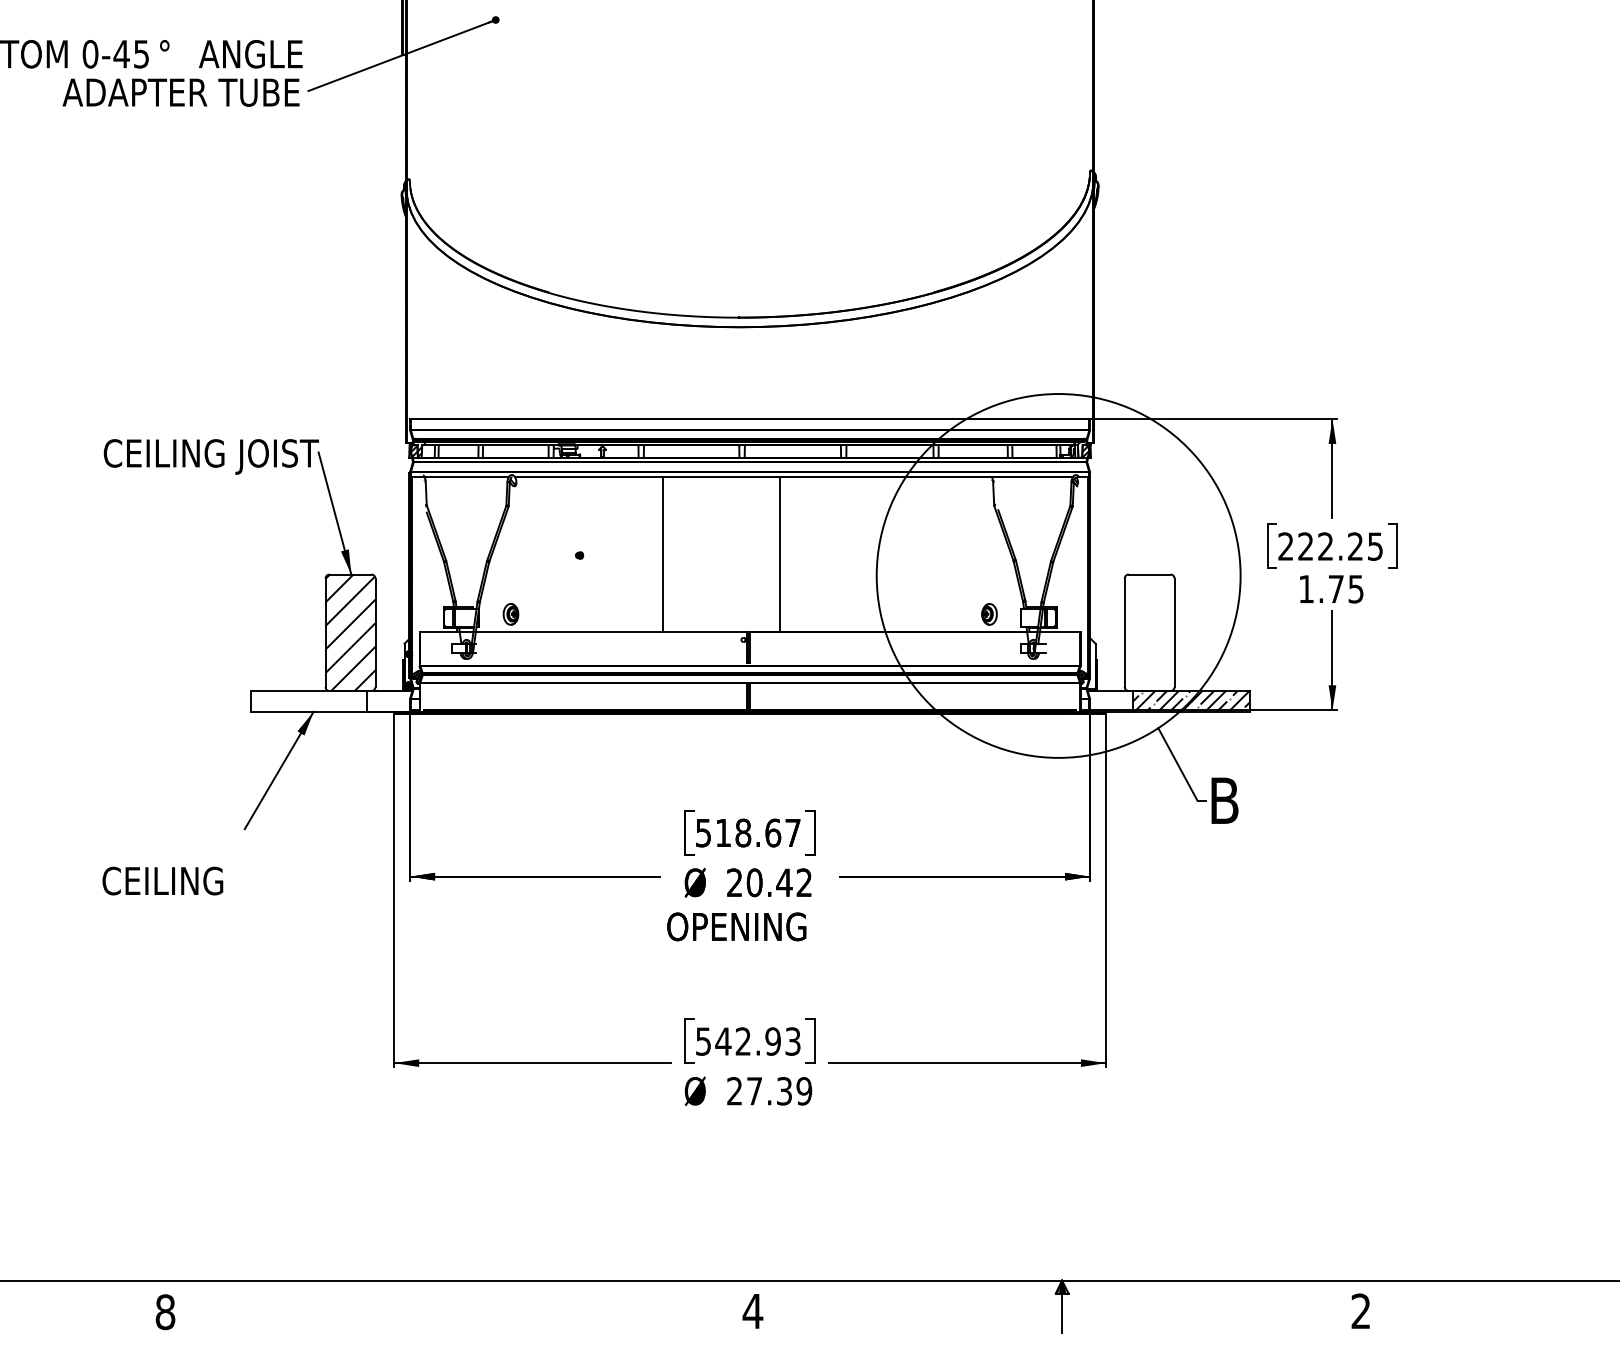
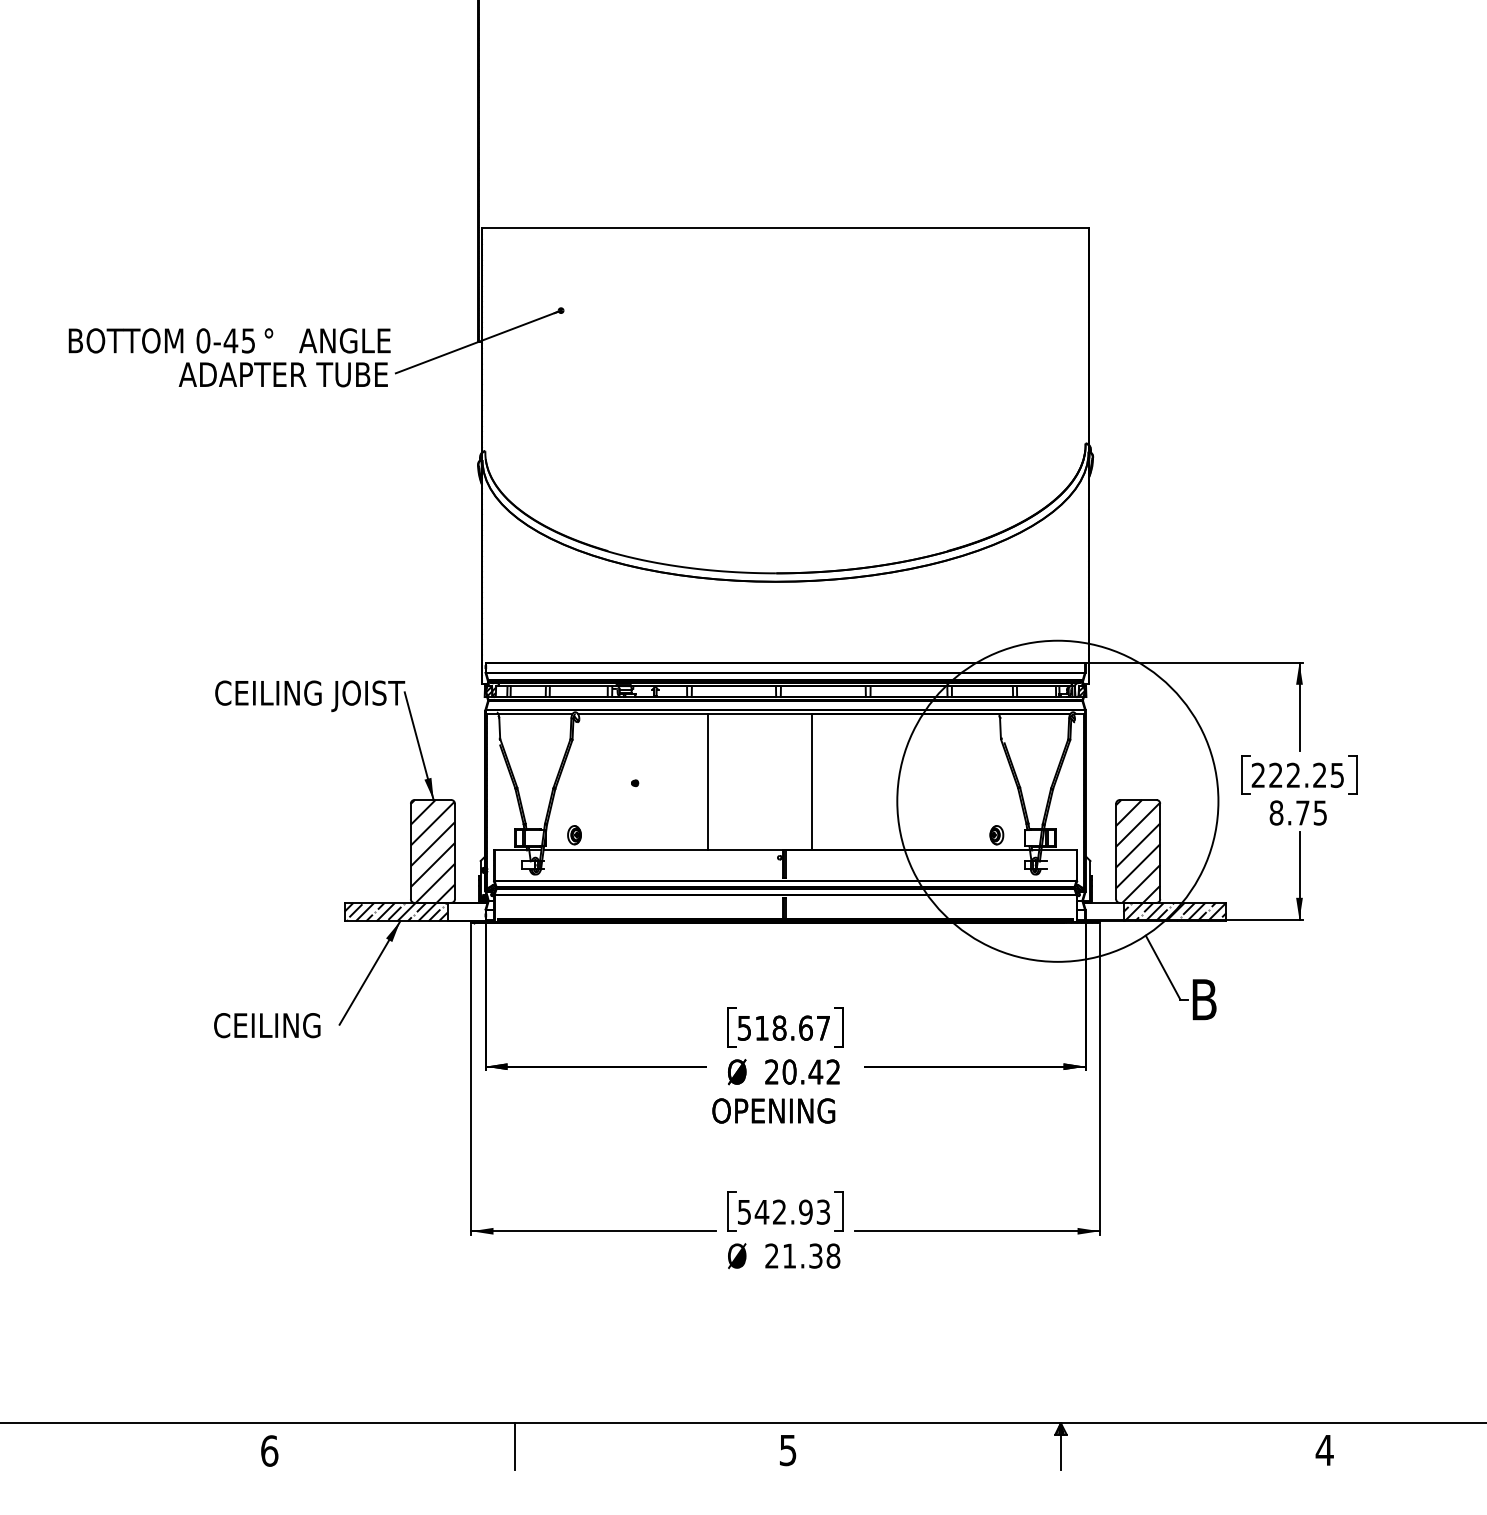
text: (1306, 588) -> (1276, 812), 1.75 -> 8.75
hatch: (1150, 632) -> (1138, 851), added
hatch: (308, 700) -> (395, 911), added
text: (163, 880) -> (267, 1025), moved
text: (779, 1090) -> (811, 1255), 27.39 -> 21.38
line: (444, 1307) -> (515, 1446), added
text: (1360, 1310) -> (1324, 1449), 2 -> 4
text: (165, 1311) -> (269, 1450), 8 -> 6
text: (753, 1311) -> (788, 1450), 4 -> 5

